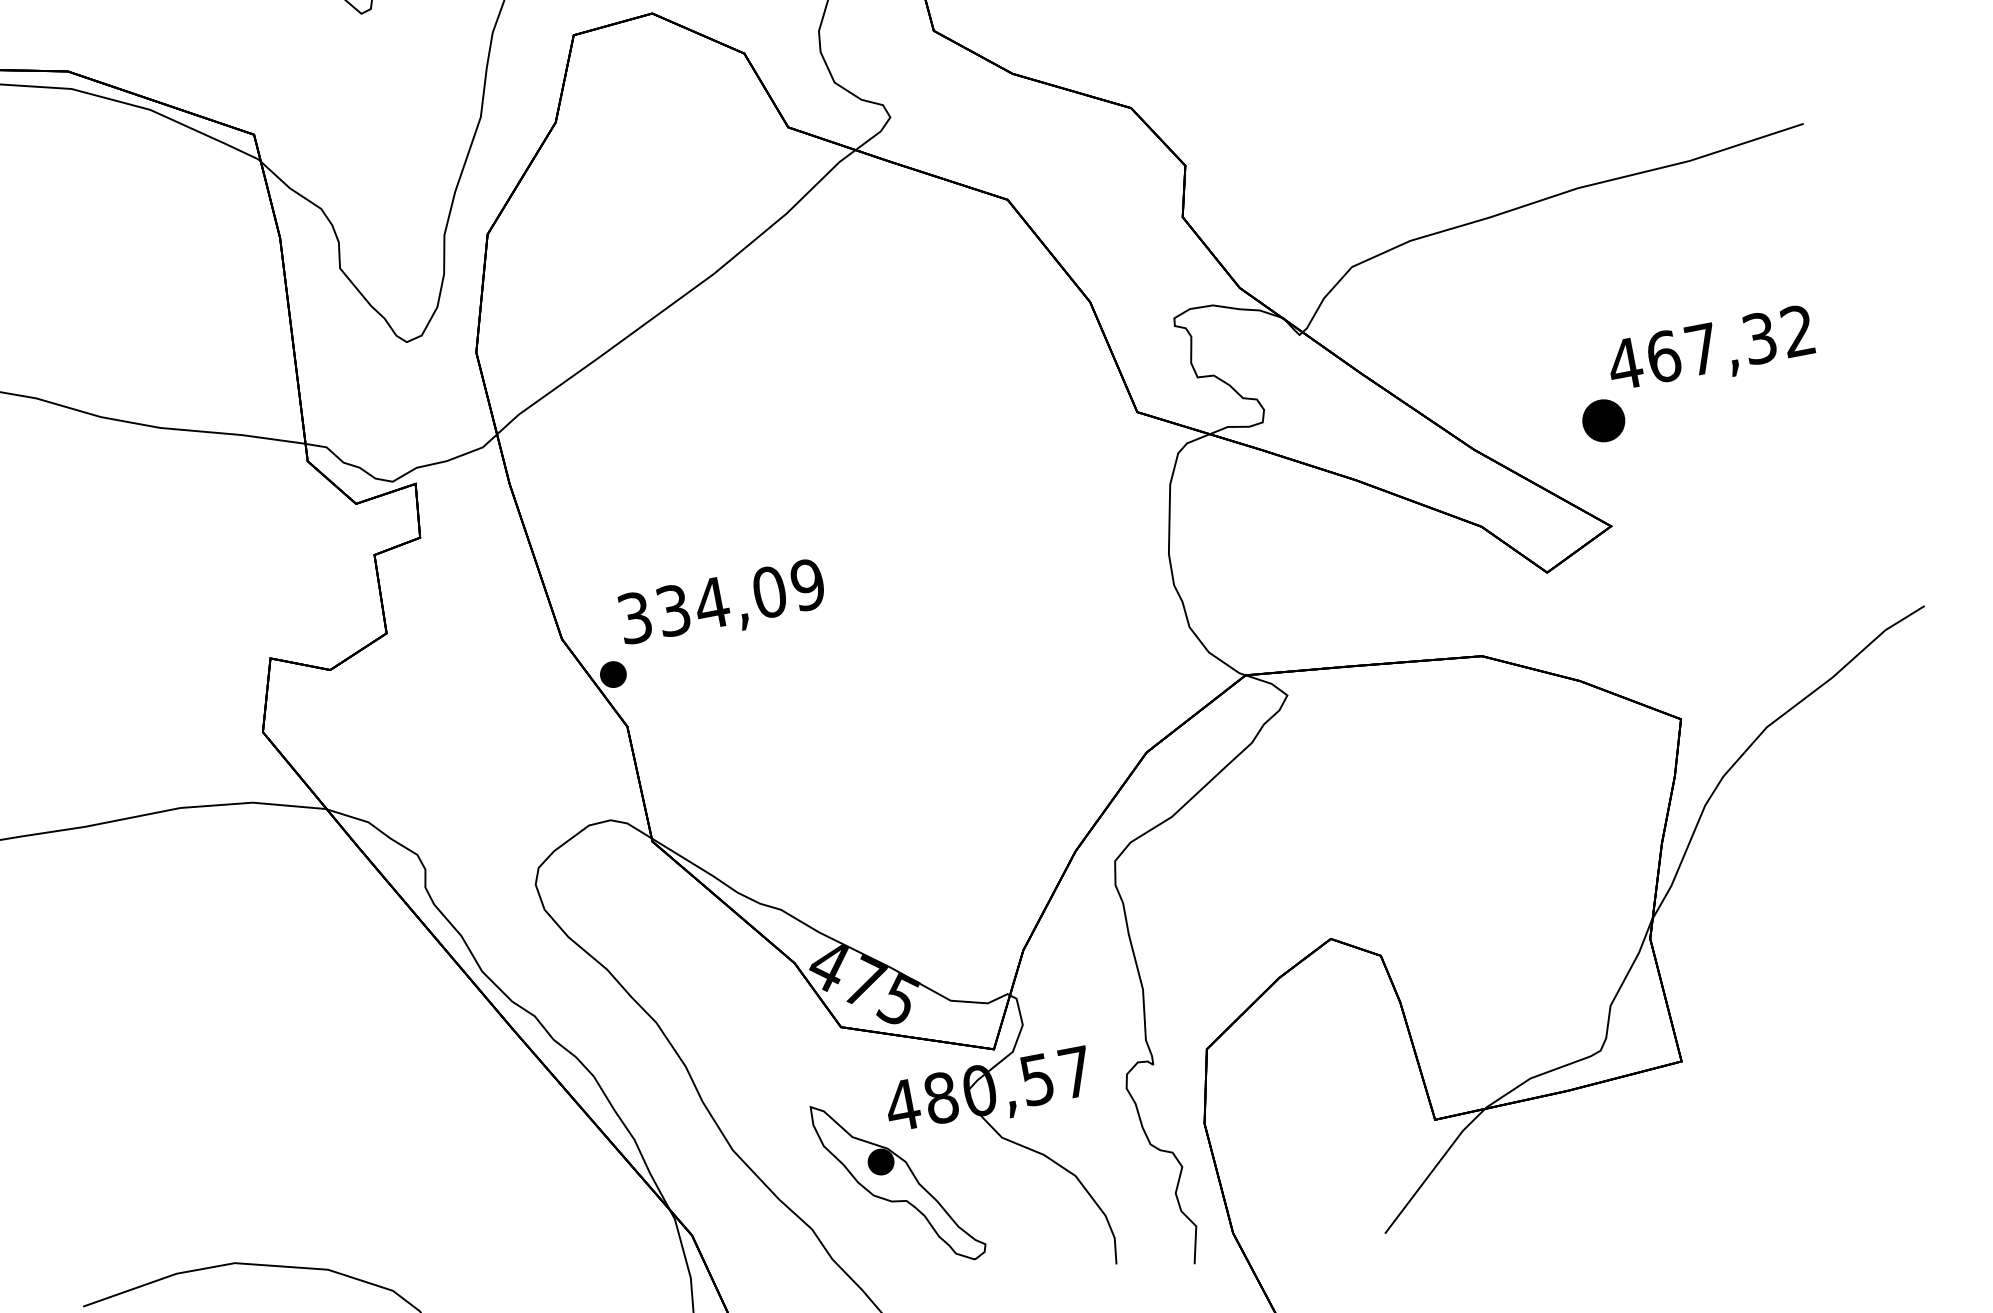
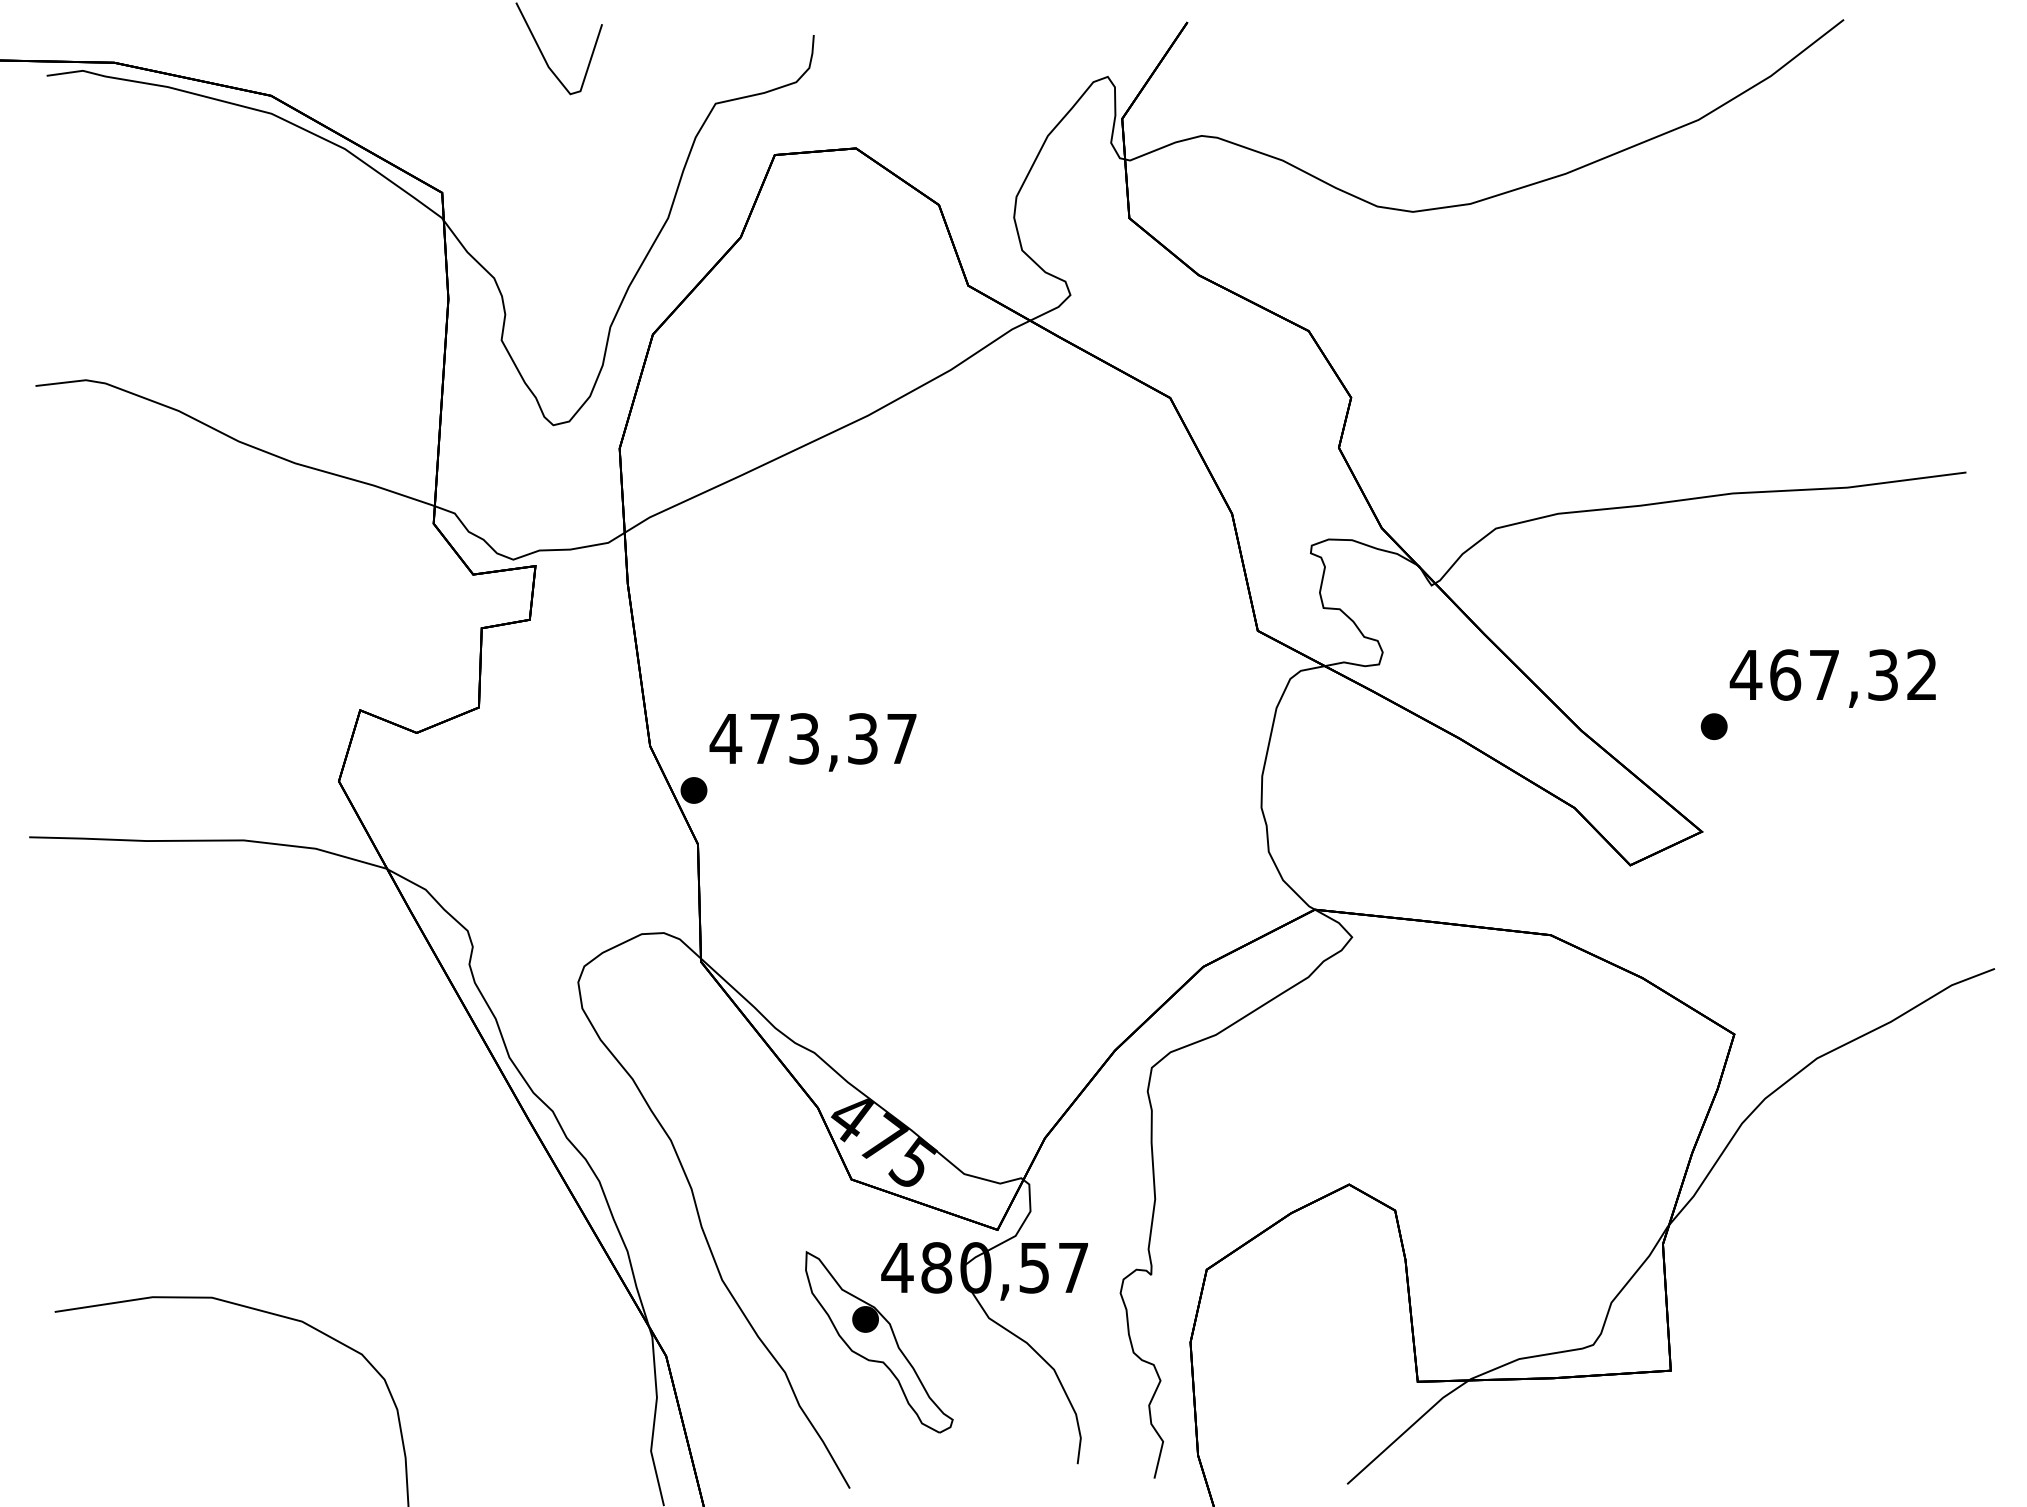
part: (1602, 420) -> (1713, 726), size x0.62
text: (721, 601) -> (813, 738), 334,09 -> 473,37

